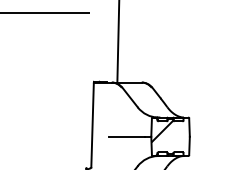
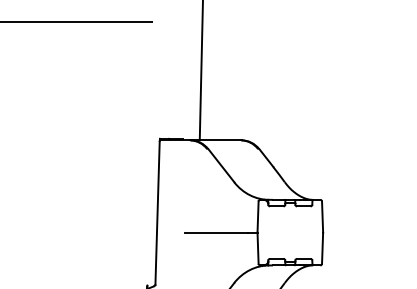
hatch: (162, 131) -> (276, 223), removed

